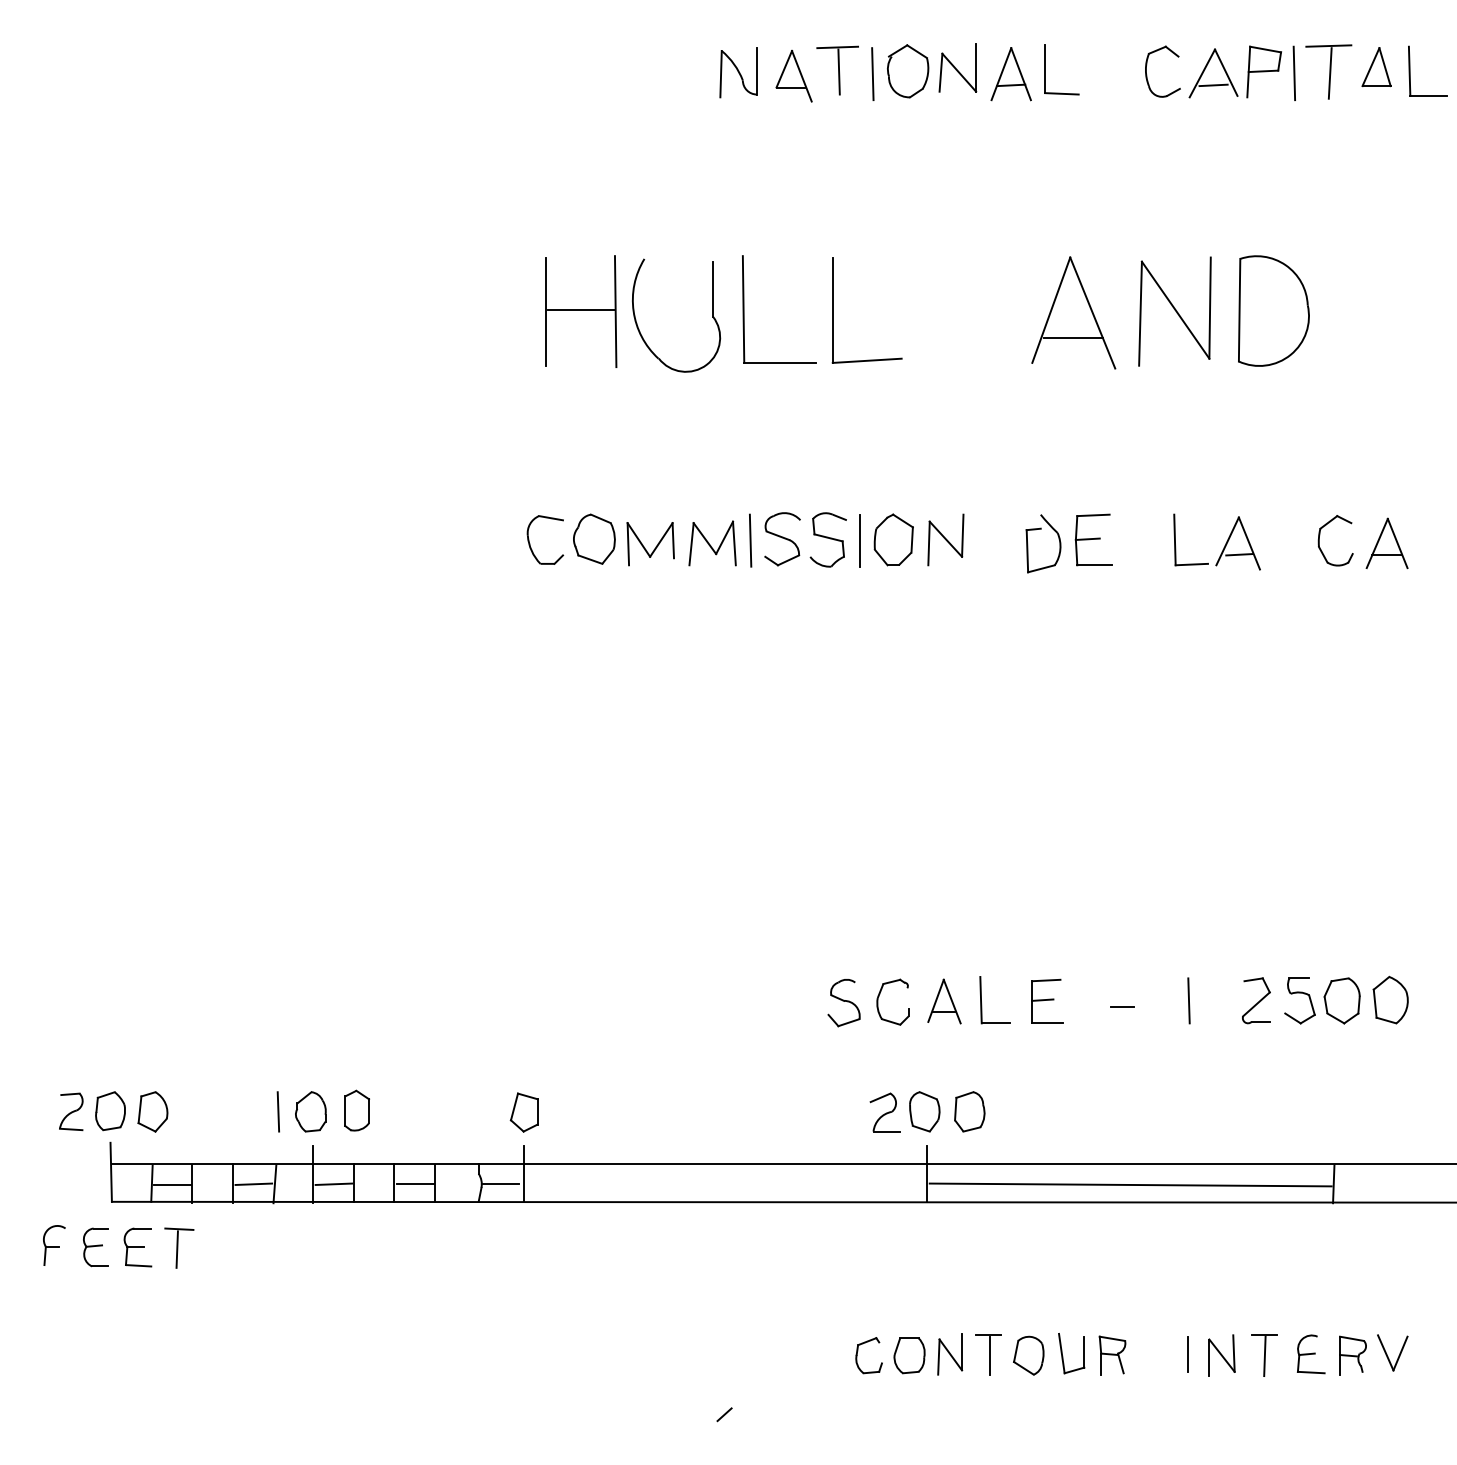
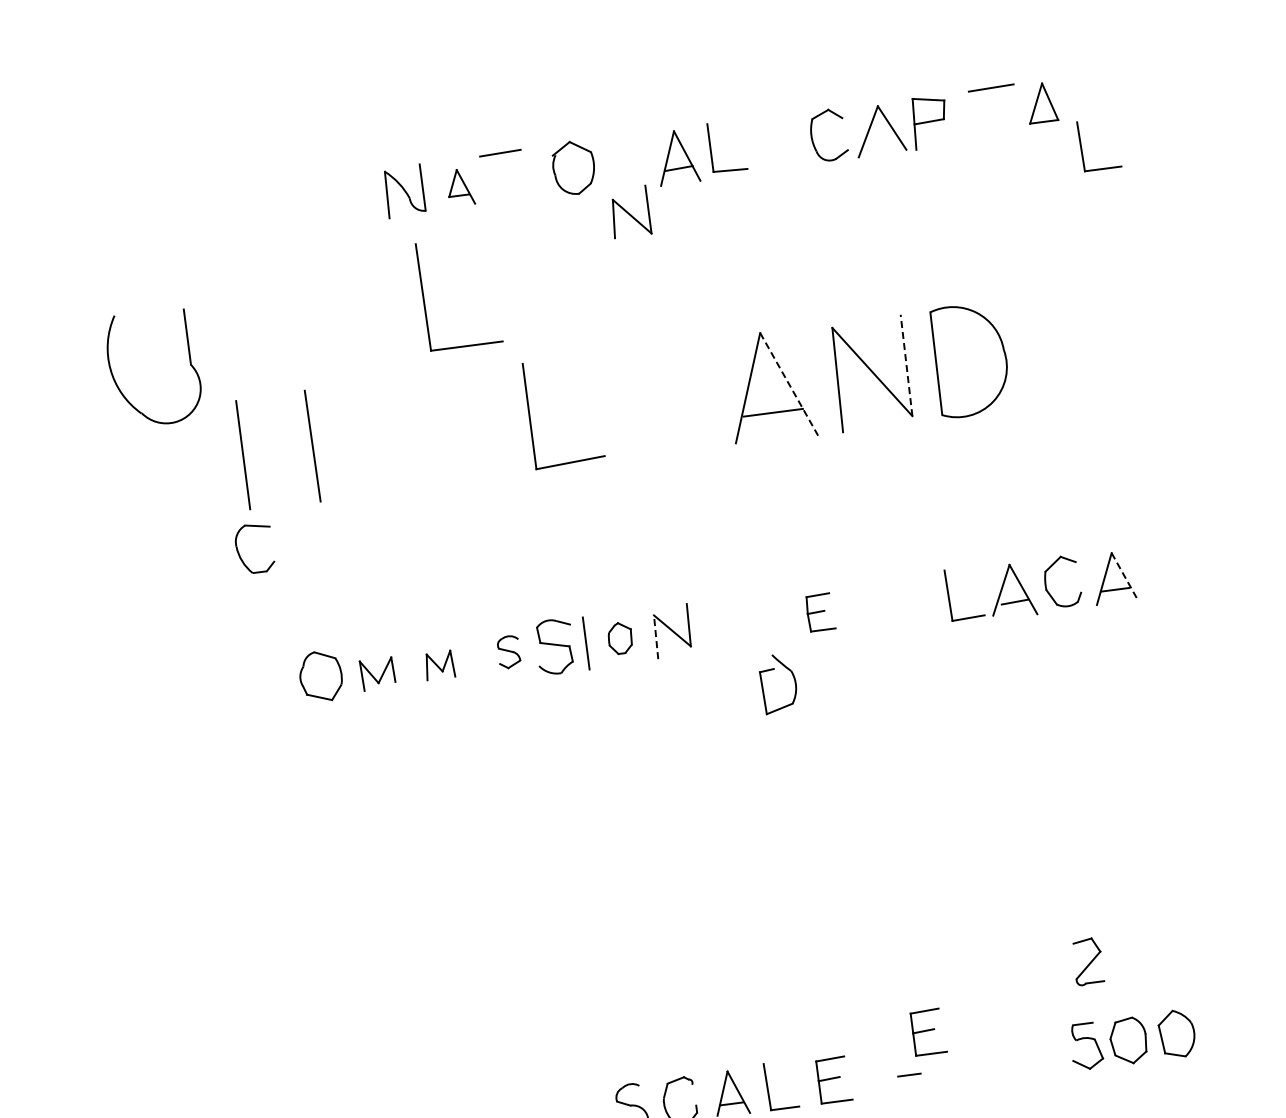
part: (957, 67) -> (629, 211), moved
part: (1410, 70) -> (1081, 145), moved
line: (838, 71) -> (504, 177), removed
line: (1294, 73) -> (960, 119), removed
line: (1329, 73) -> (995, 115), removed
line: (872, 74) -> (538, 175), removed
part: (793, 75) -> (459, 186), size x0.7
line: (1213, 85) -> (881, 142), removed
line: (1210, 308) -> (907, 365), solid -> dashed
line: (580, 309) -> (277, 448), removed
part: (744, 309) -> (424, 297), moved
line: (1092, 313) -> (789, 386), solid -> dashed
part: (712, 315) -> (189, 363), moved
part: (1041, 529) -> (774, 669), moved
part: (782, 539) -> (509, 652), size x0.6
part: (893, 539) -> (620, 637), size x0.6
part: (1093, 539) -> (820, 611), size x0.7
line: (750, 540) -> (477, 657), removed
part: (530, 543) -> (240, 554), moved
part: (712, 543) -> (439, 665), size x0.6
line: (929, 543) -> (656, 637), solid -> dashed
line: (1397, 543) -> (1124, 576), solid -> dashed
part: (650, 544) -> (377, 674), size x0.7
part: (1224, 545) -> (998, 594), moved
part: (1146, 965) -> (928, 1030), added
line: (1188, 1000) -> (974, 1060), removed
part: (1256, 1000) -> (1088, 961), moved

